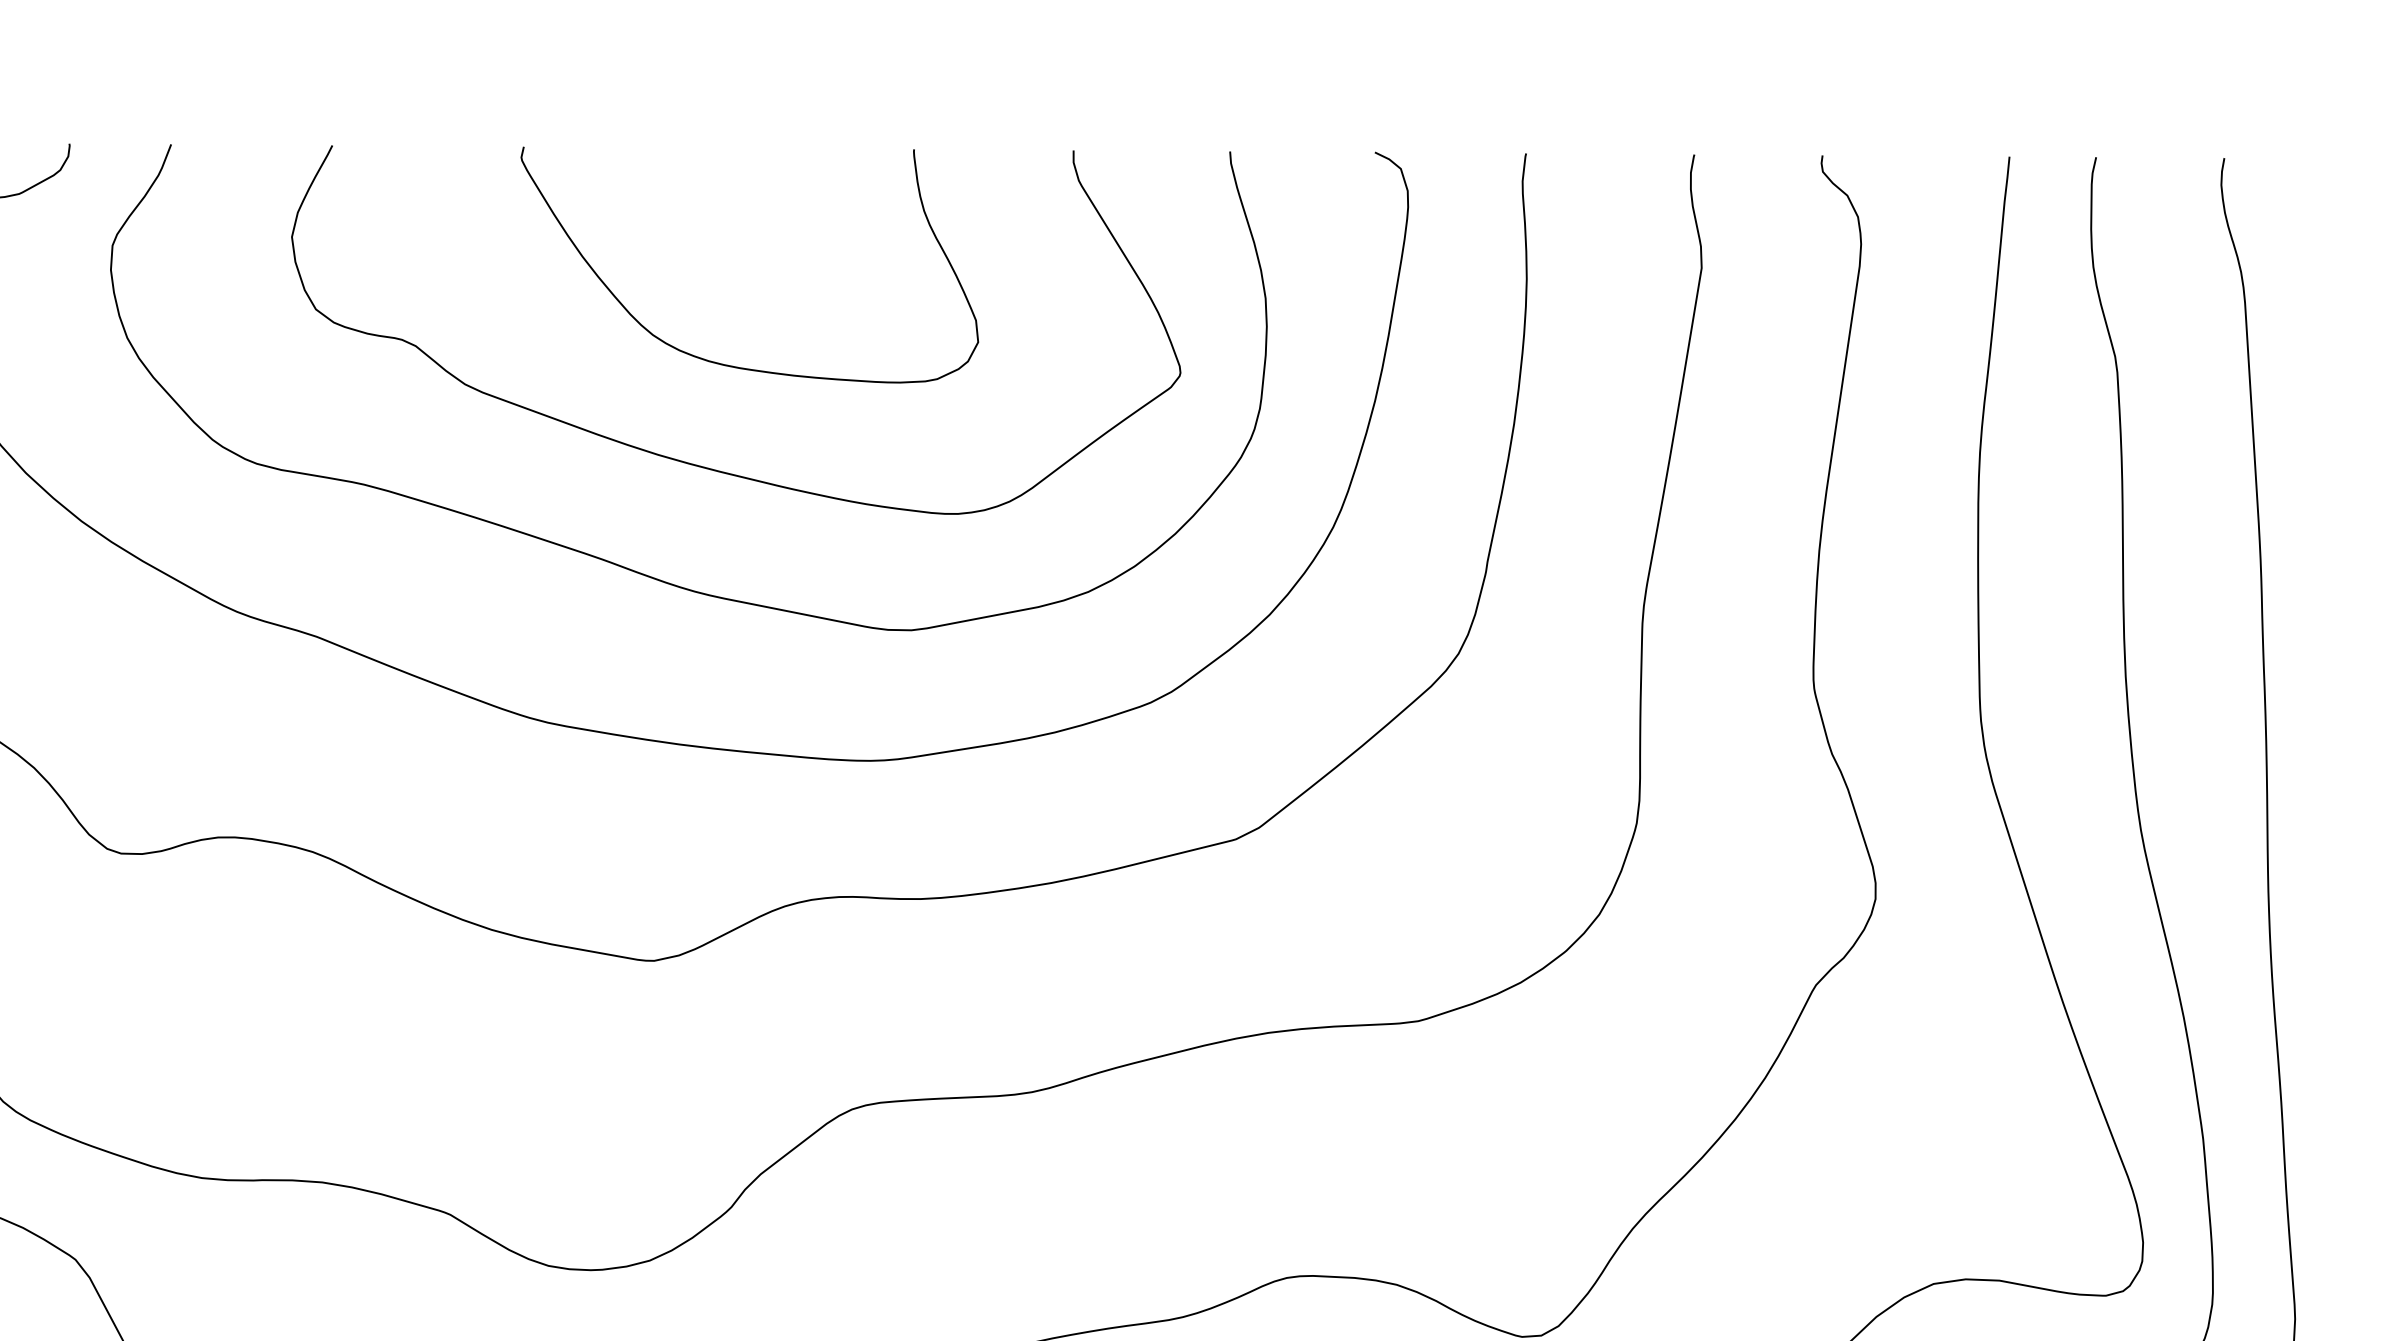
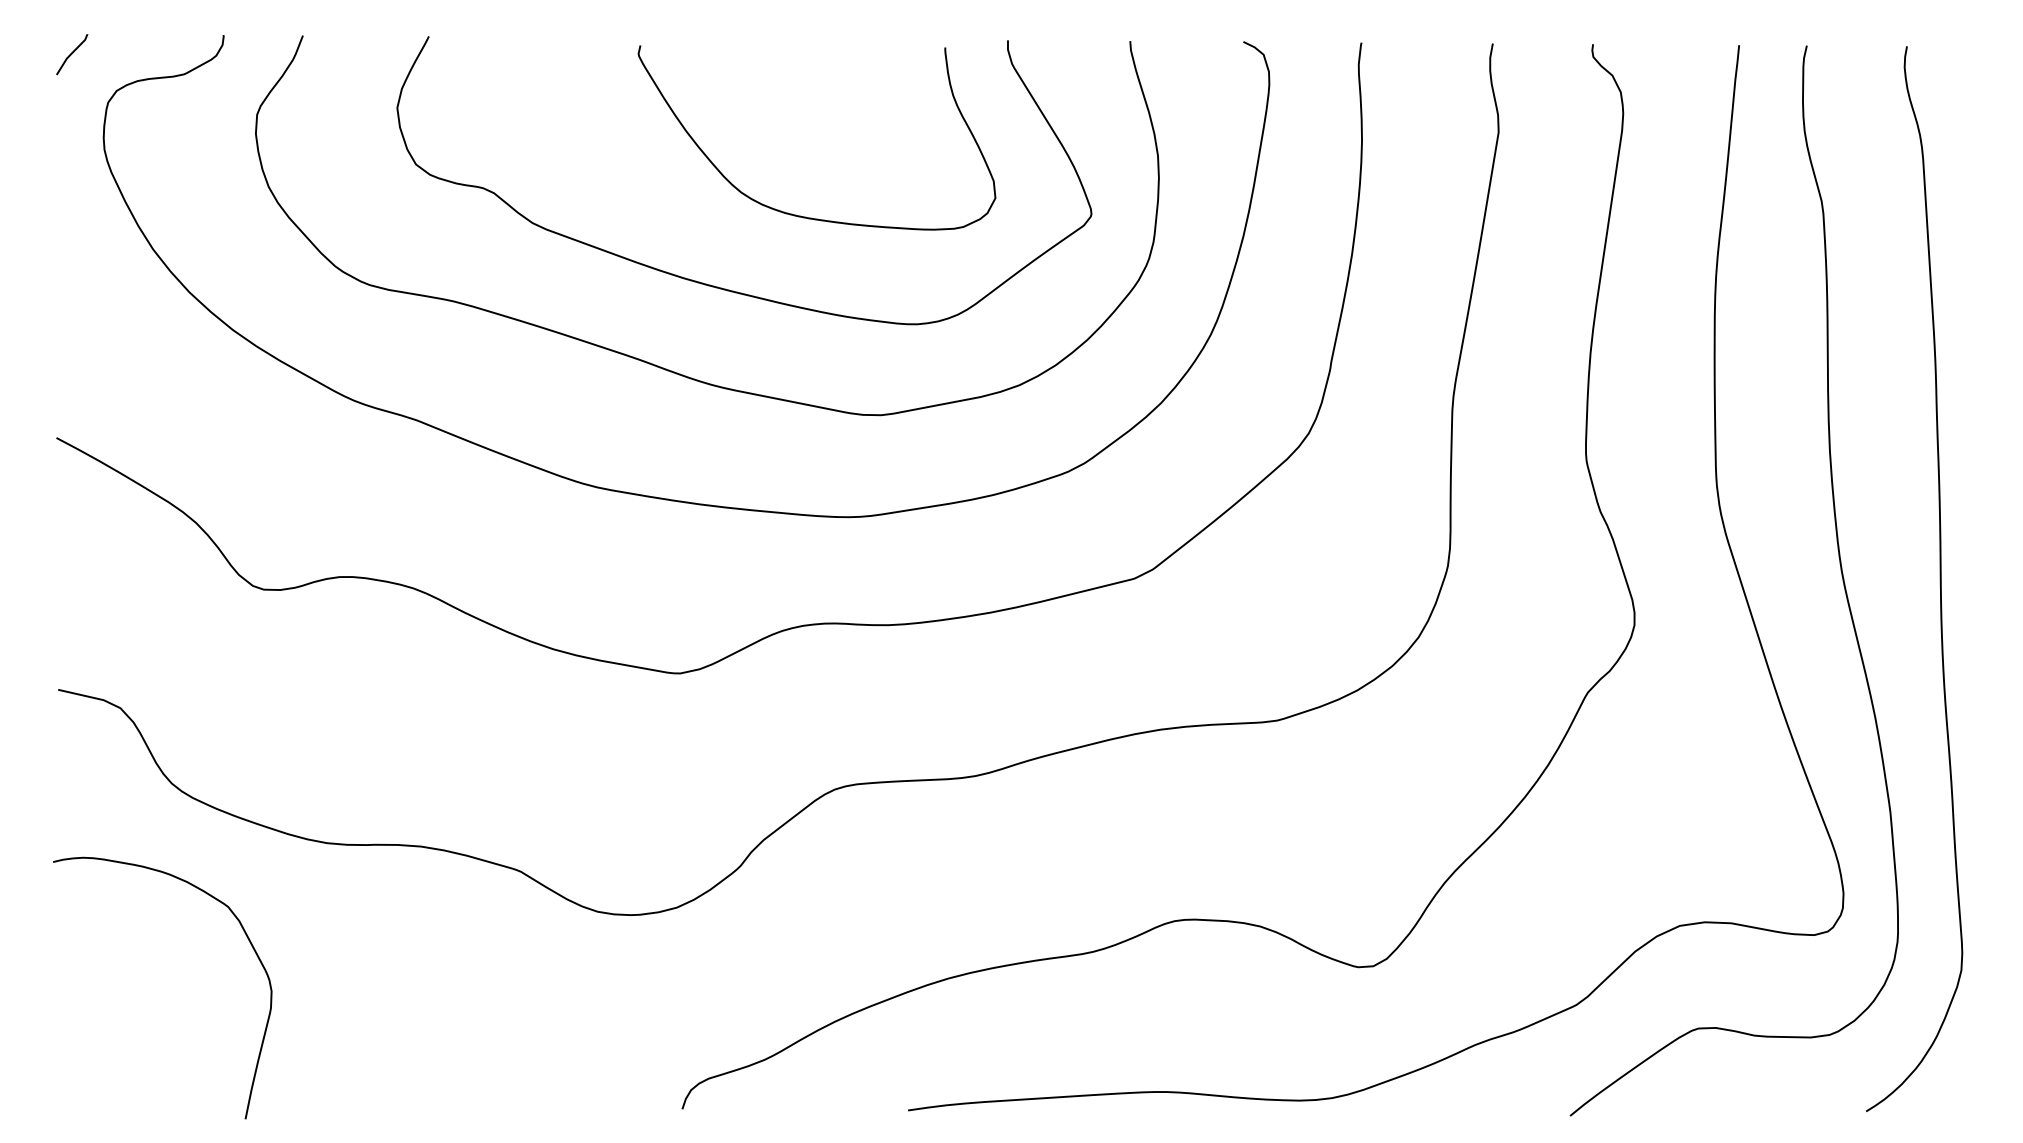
curve: (723, 363) -> (796, 214), moved

